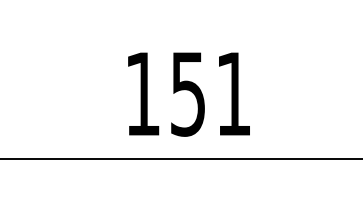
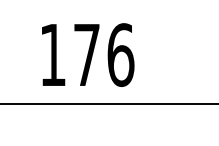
text: (211, 93) -> (104, 54), 151 -> 176

